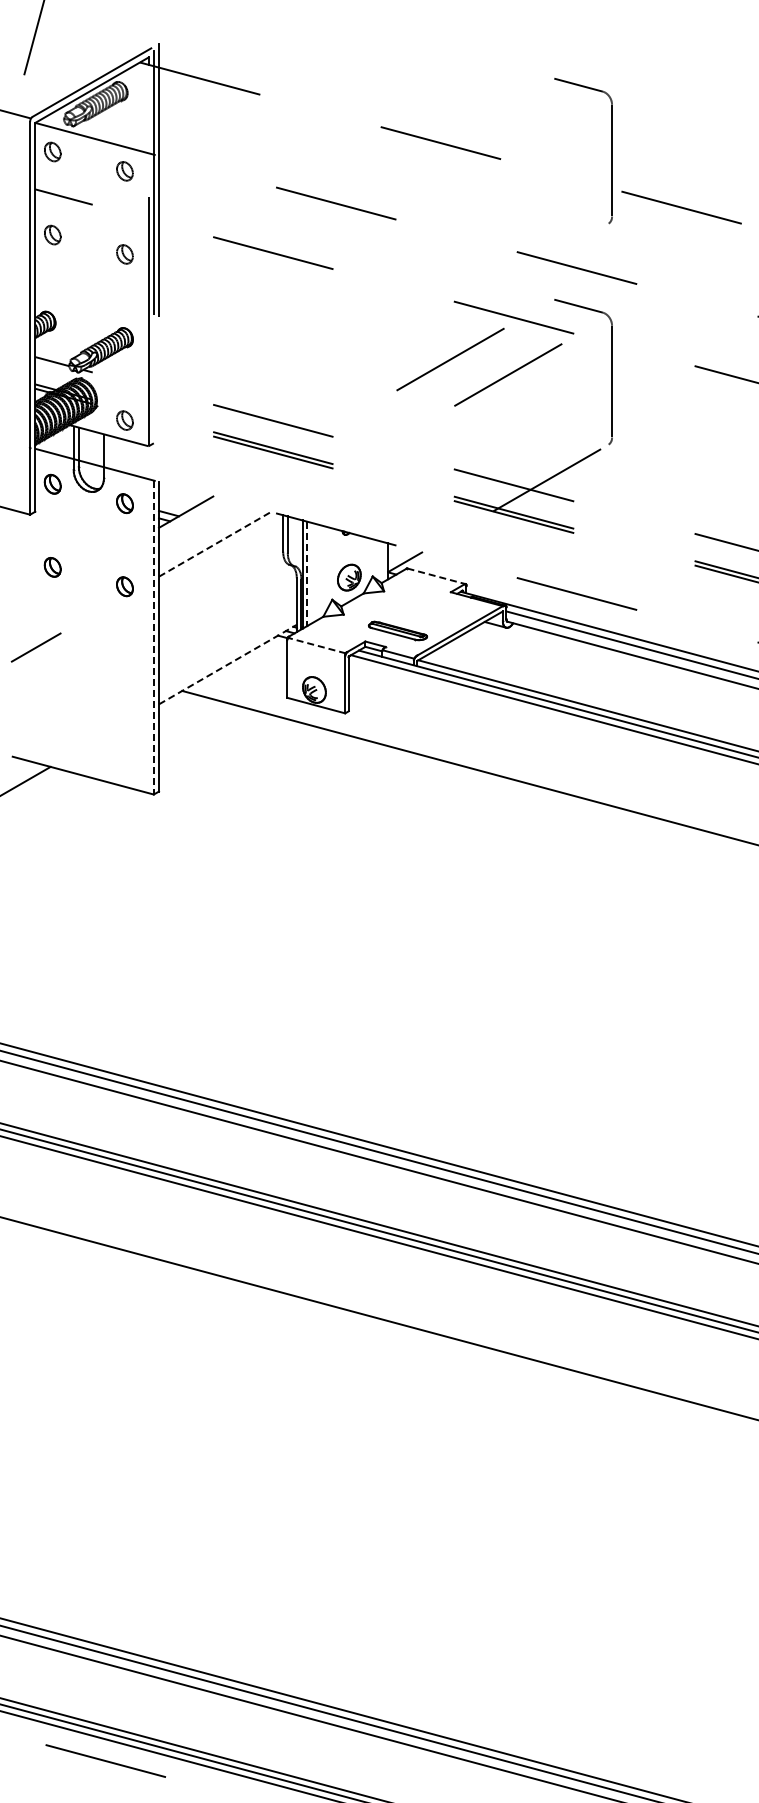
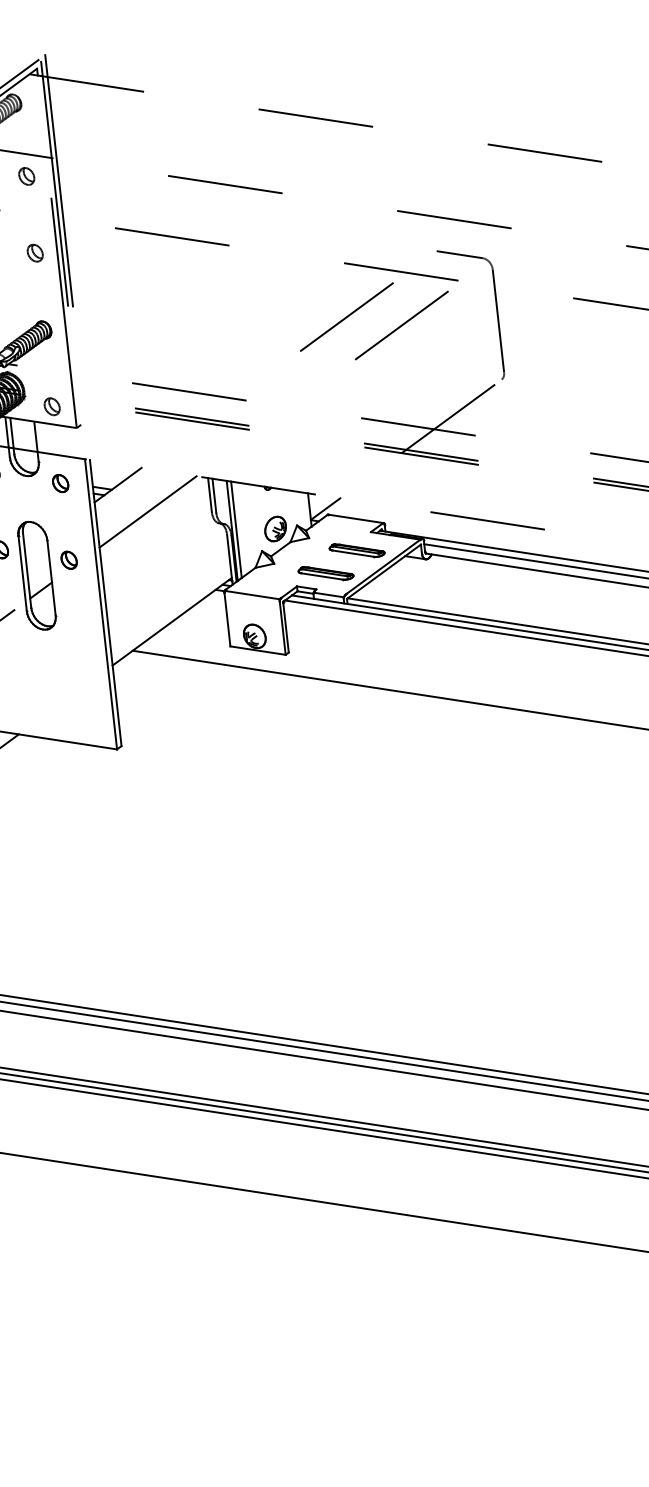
part: (611, 151) -> (474, 108), removed
line: (215, 544) -> (148, 512), dashed -> solid
line: (307, 574) -> (236, 530), dashed -> solid
line: (436, 576) -> (356, 519), dashed -> solid
part: (88, 599) -> (36, 575), added
part: (433, 610) -> (356, 550), added
line: (153, 637) -> (100, 604), dashed -> solid
line: (317, 645) -> (253, 594), dashed -> solid
line: (227, 664) -> (171, 621), dashed -> solid

